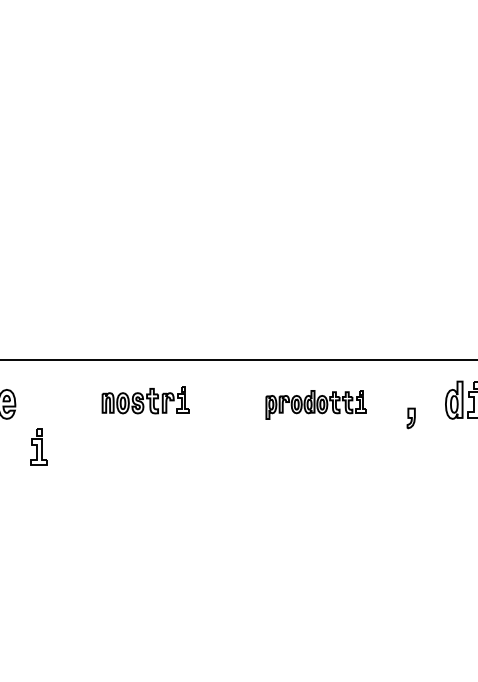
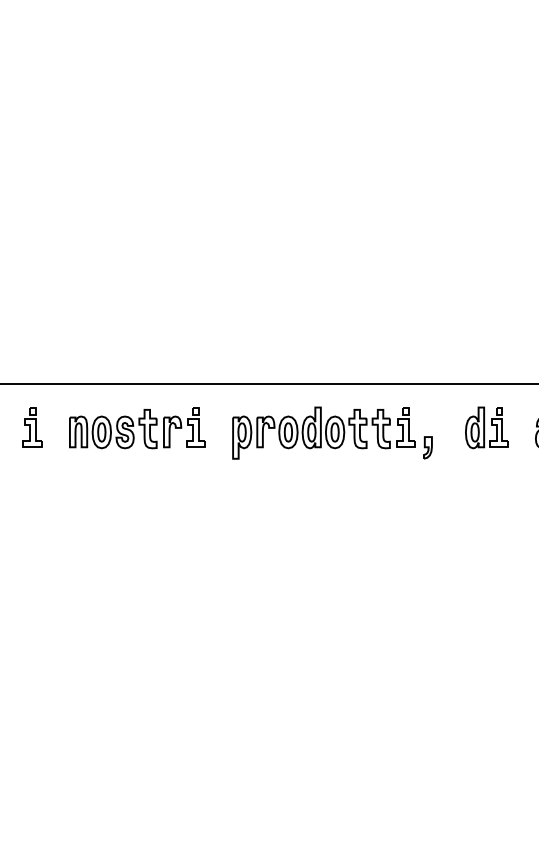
part: (145, 400) -> (137, 428), size x1.43
part: (315, 404) -> (323, 432), size x1.67
part: (38, 447) -> (32, 427), moved

